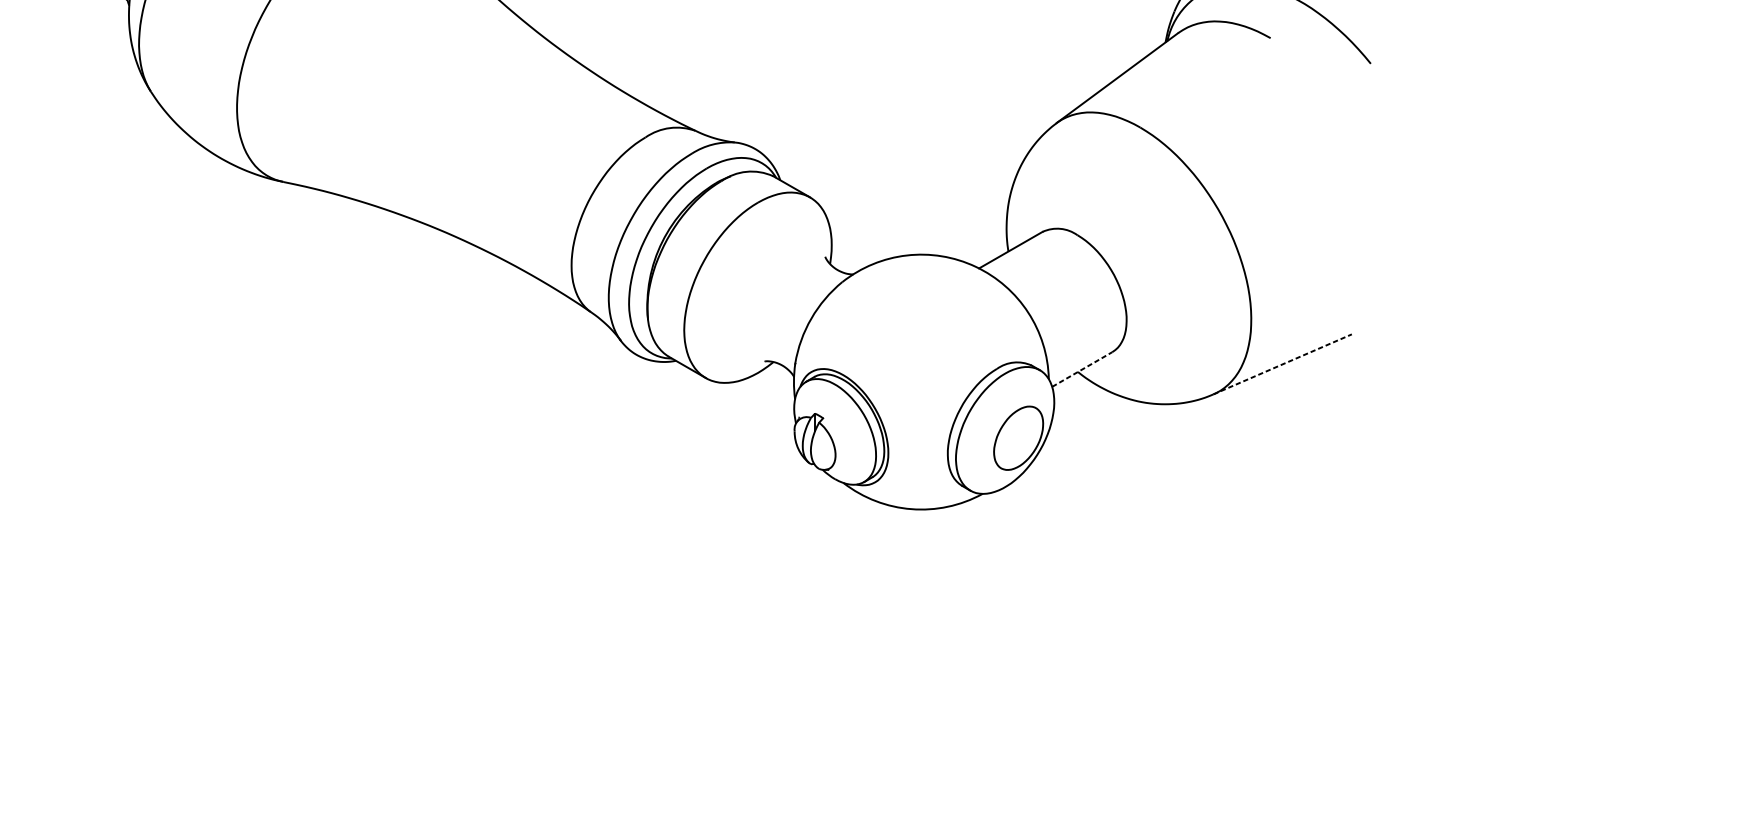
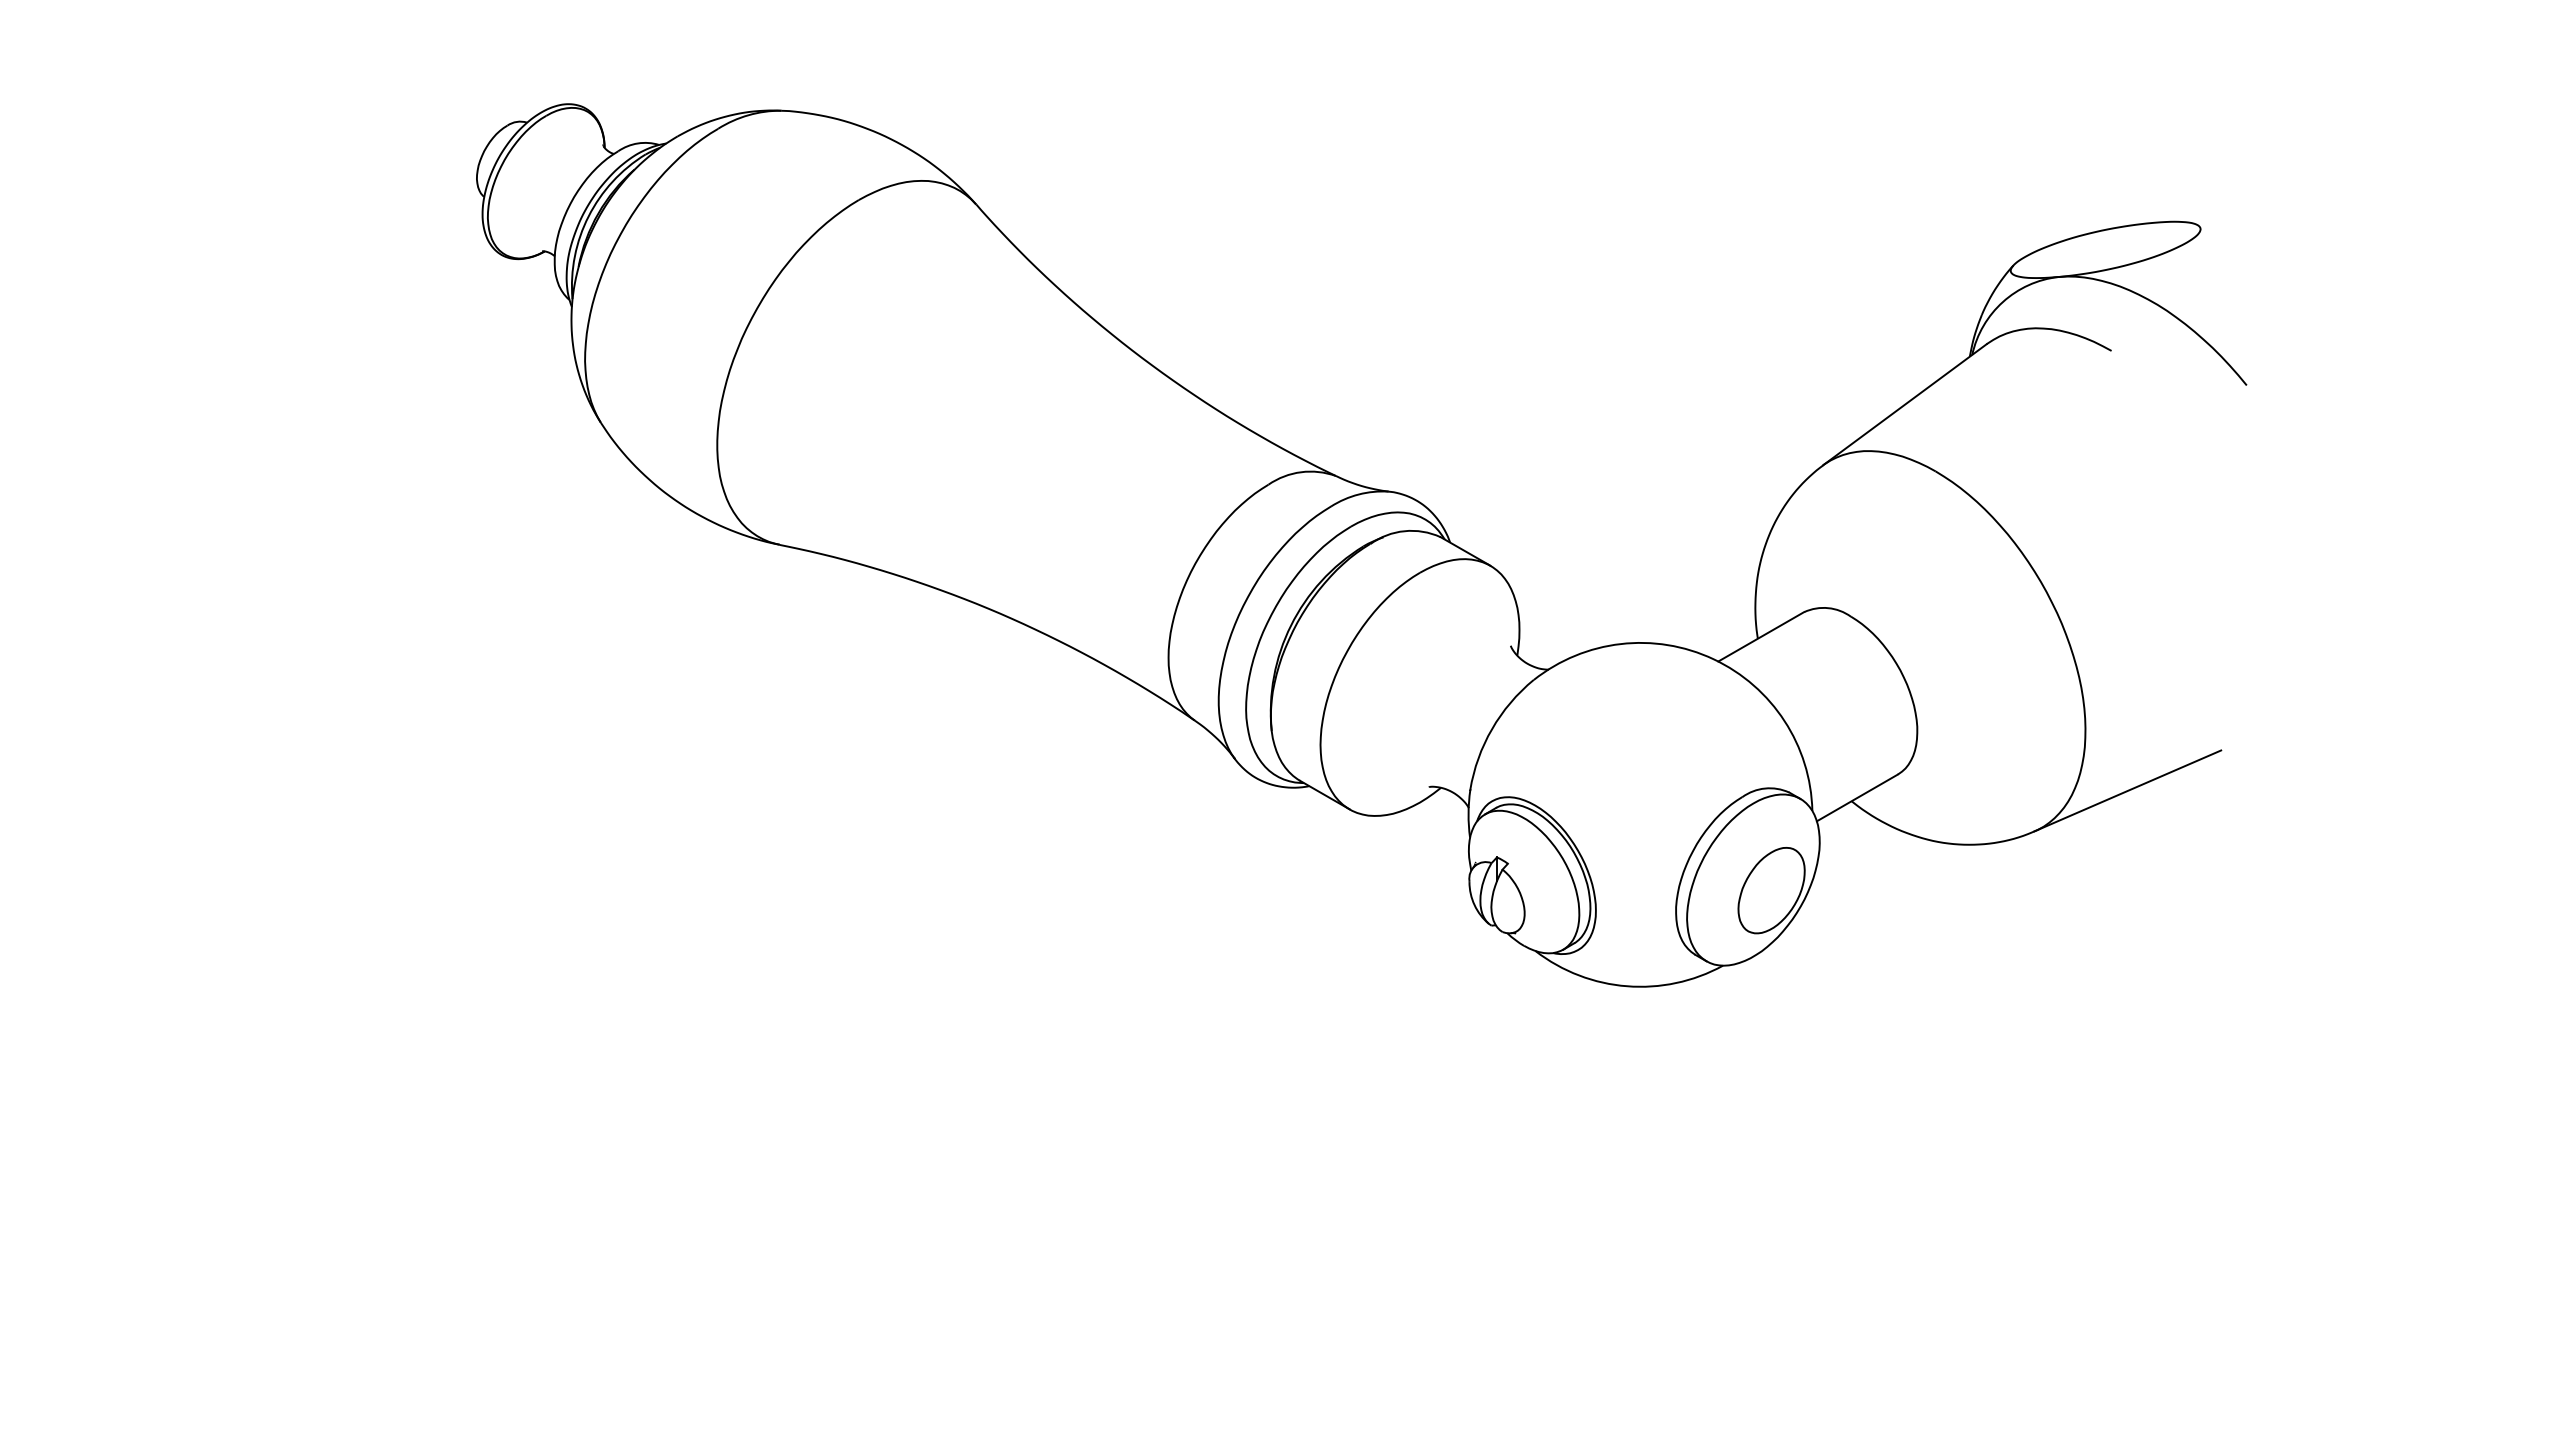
line: (1282, 364) -> (2127, 790), dashed -> solid
line: (1082, 369) -> (1857, 797), dashed -> solid

